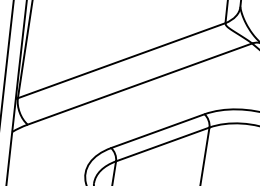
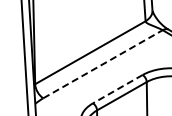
line: (140, 84) -> (103, 64), solid -> dashed
line: (157, 131) -> (117, 89), solid -> dashed

